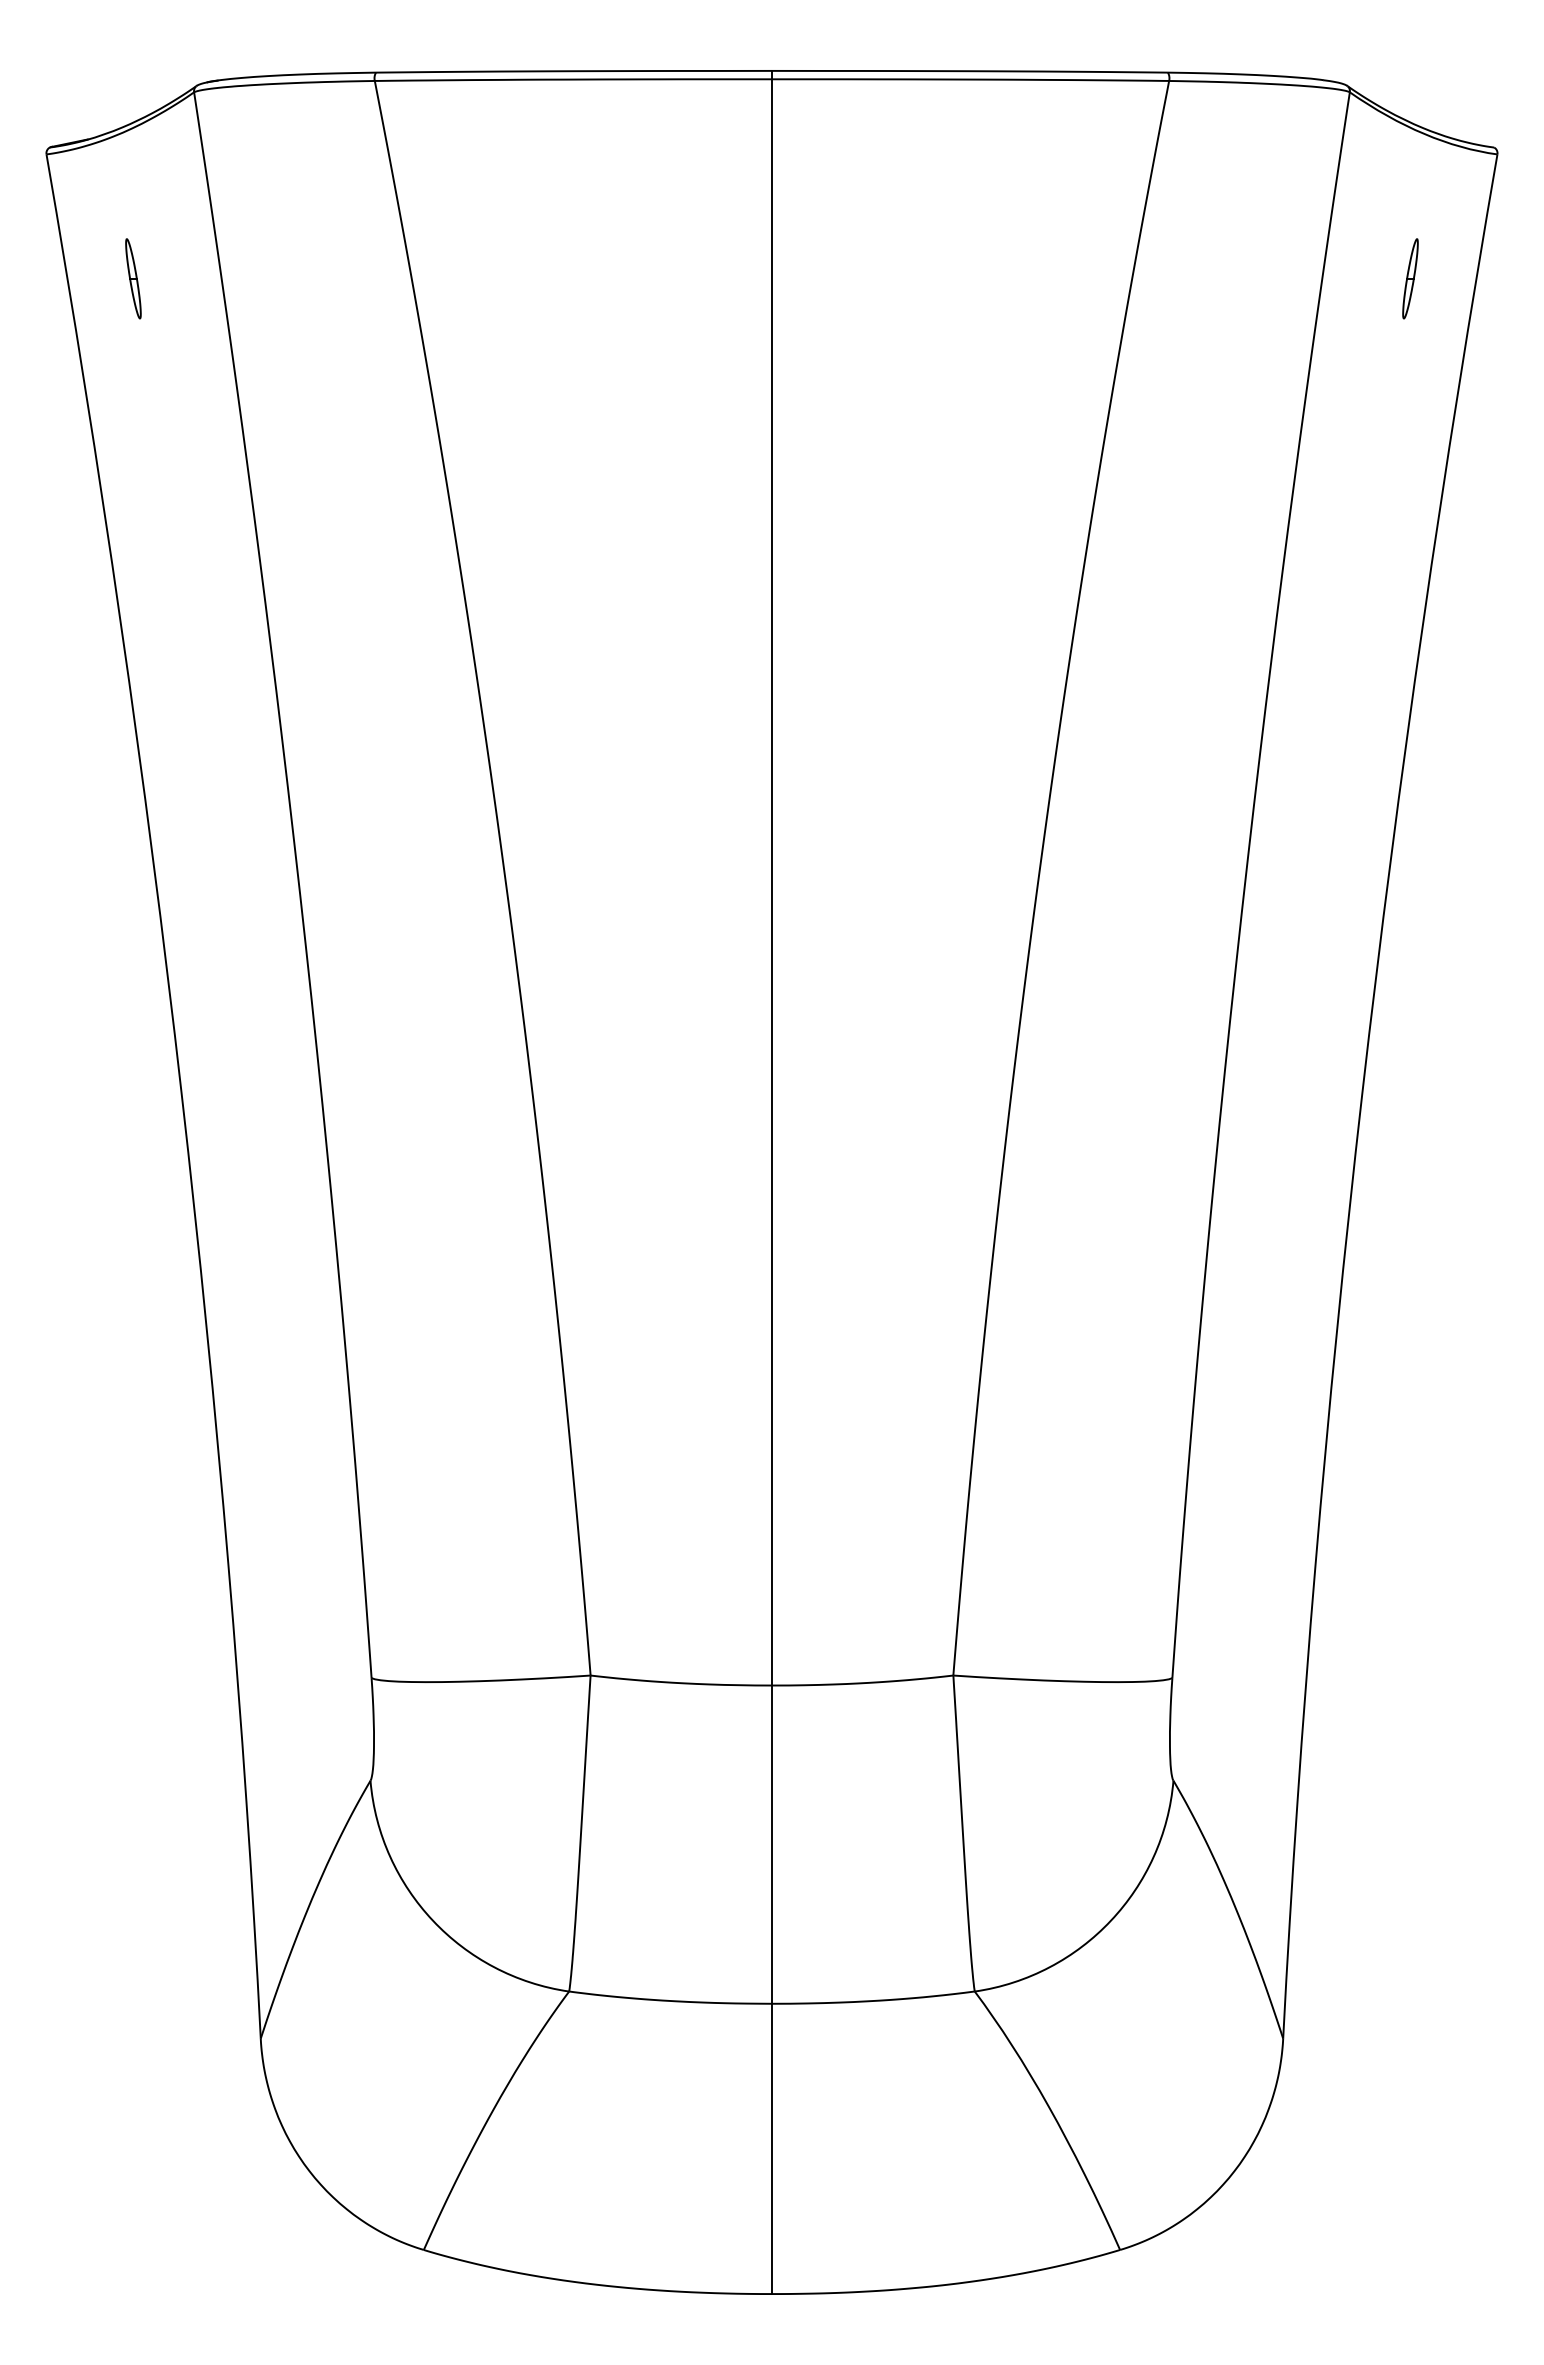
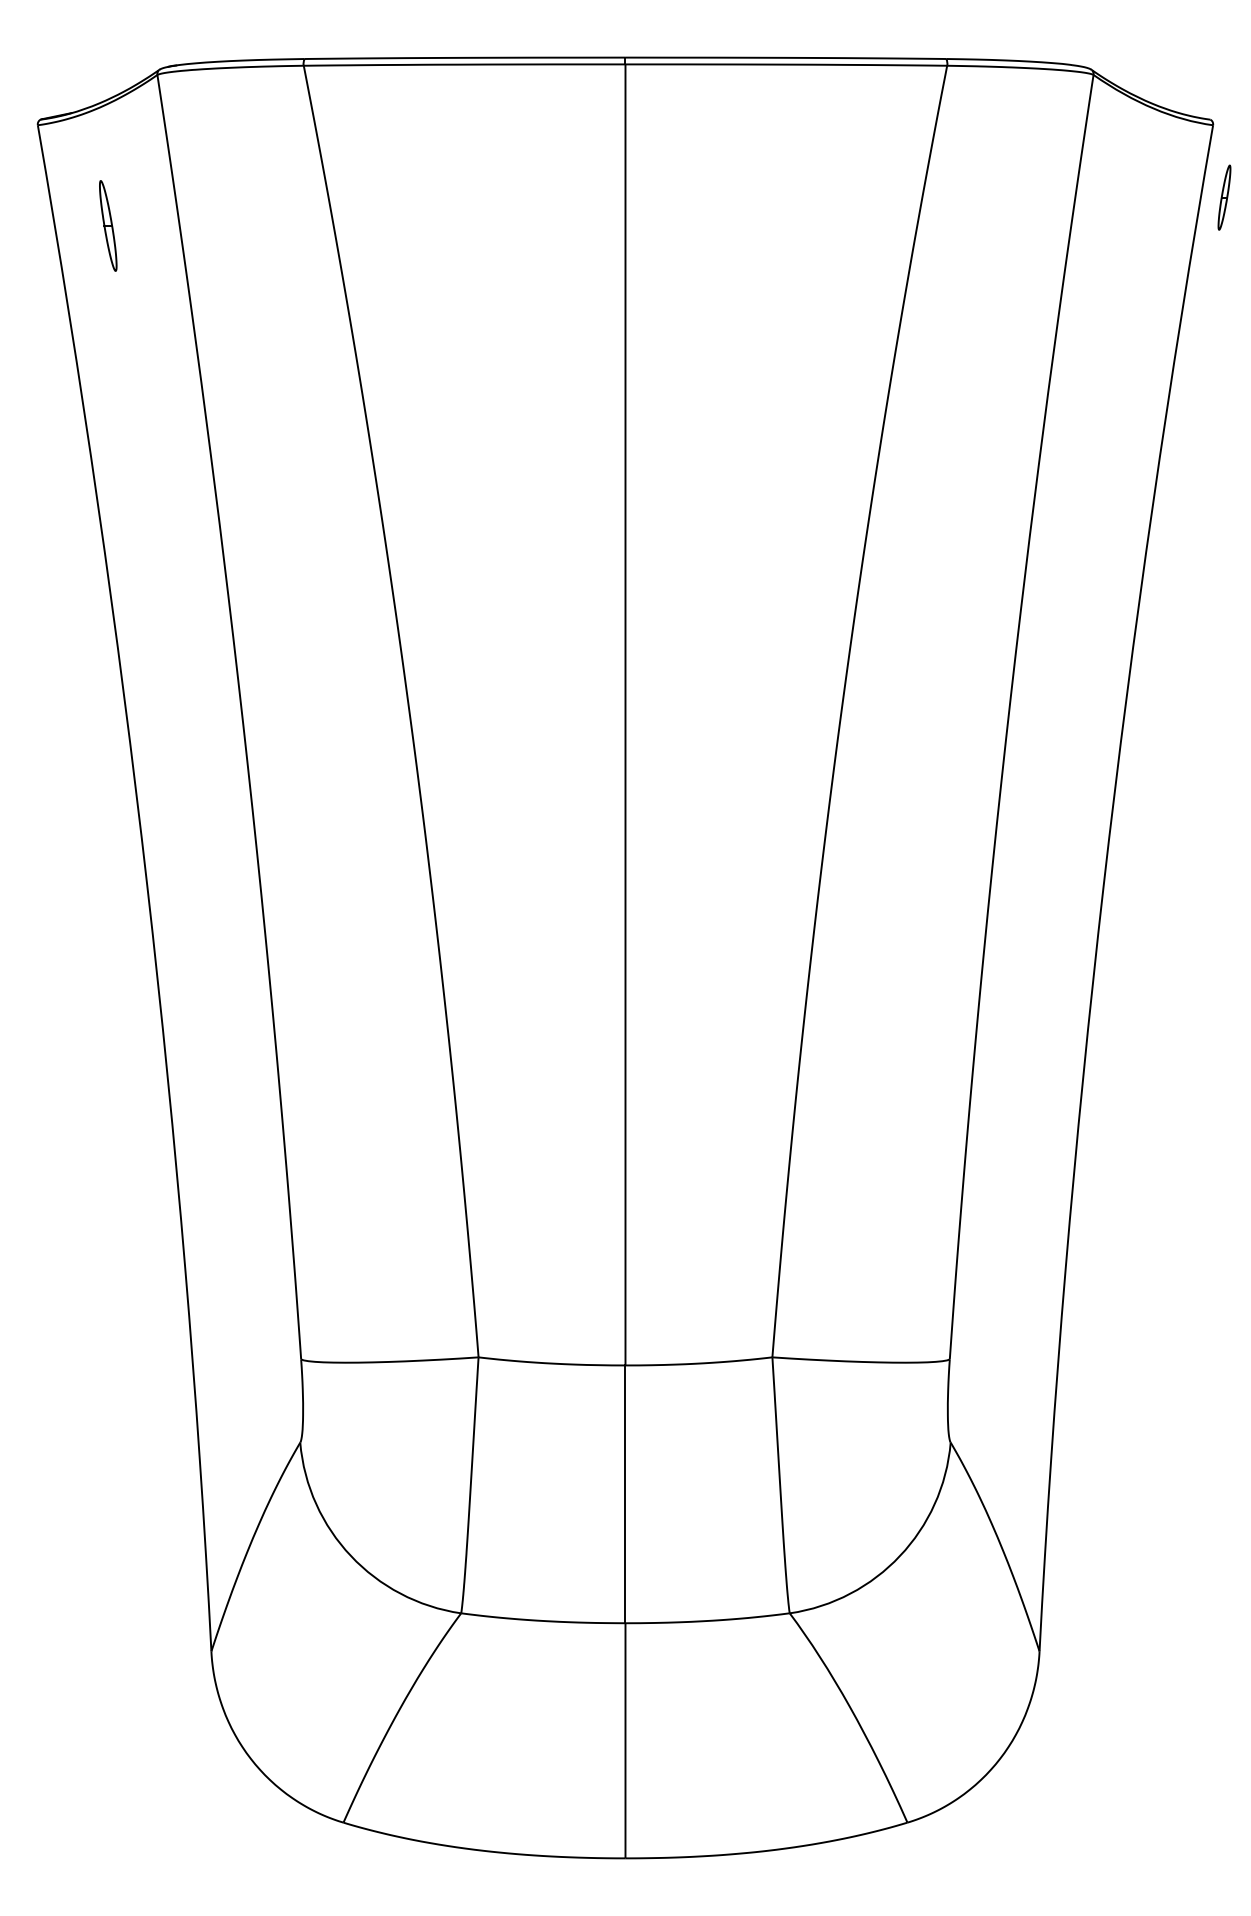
part: (133, 278) -> (108, 225), size x1.4
part: (1410, 278) -> (1224, 197), moved

